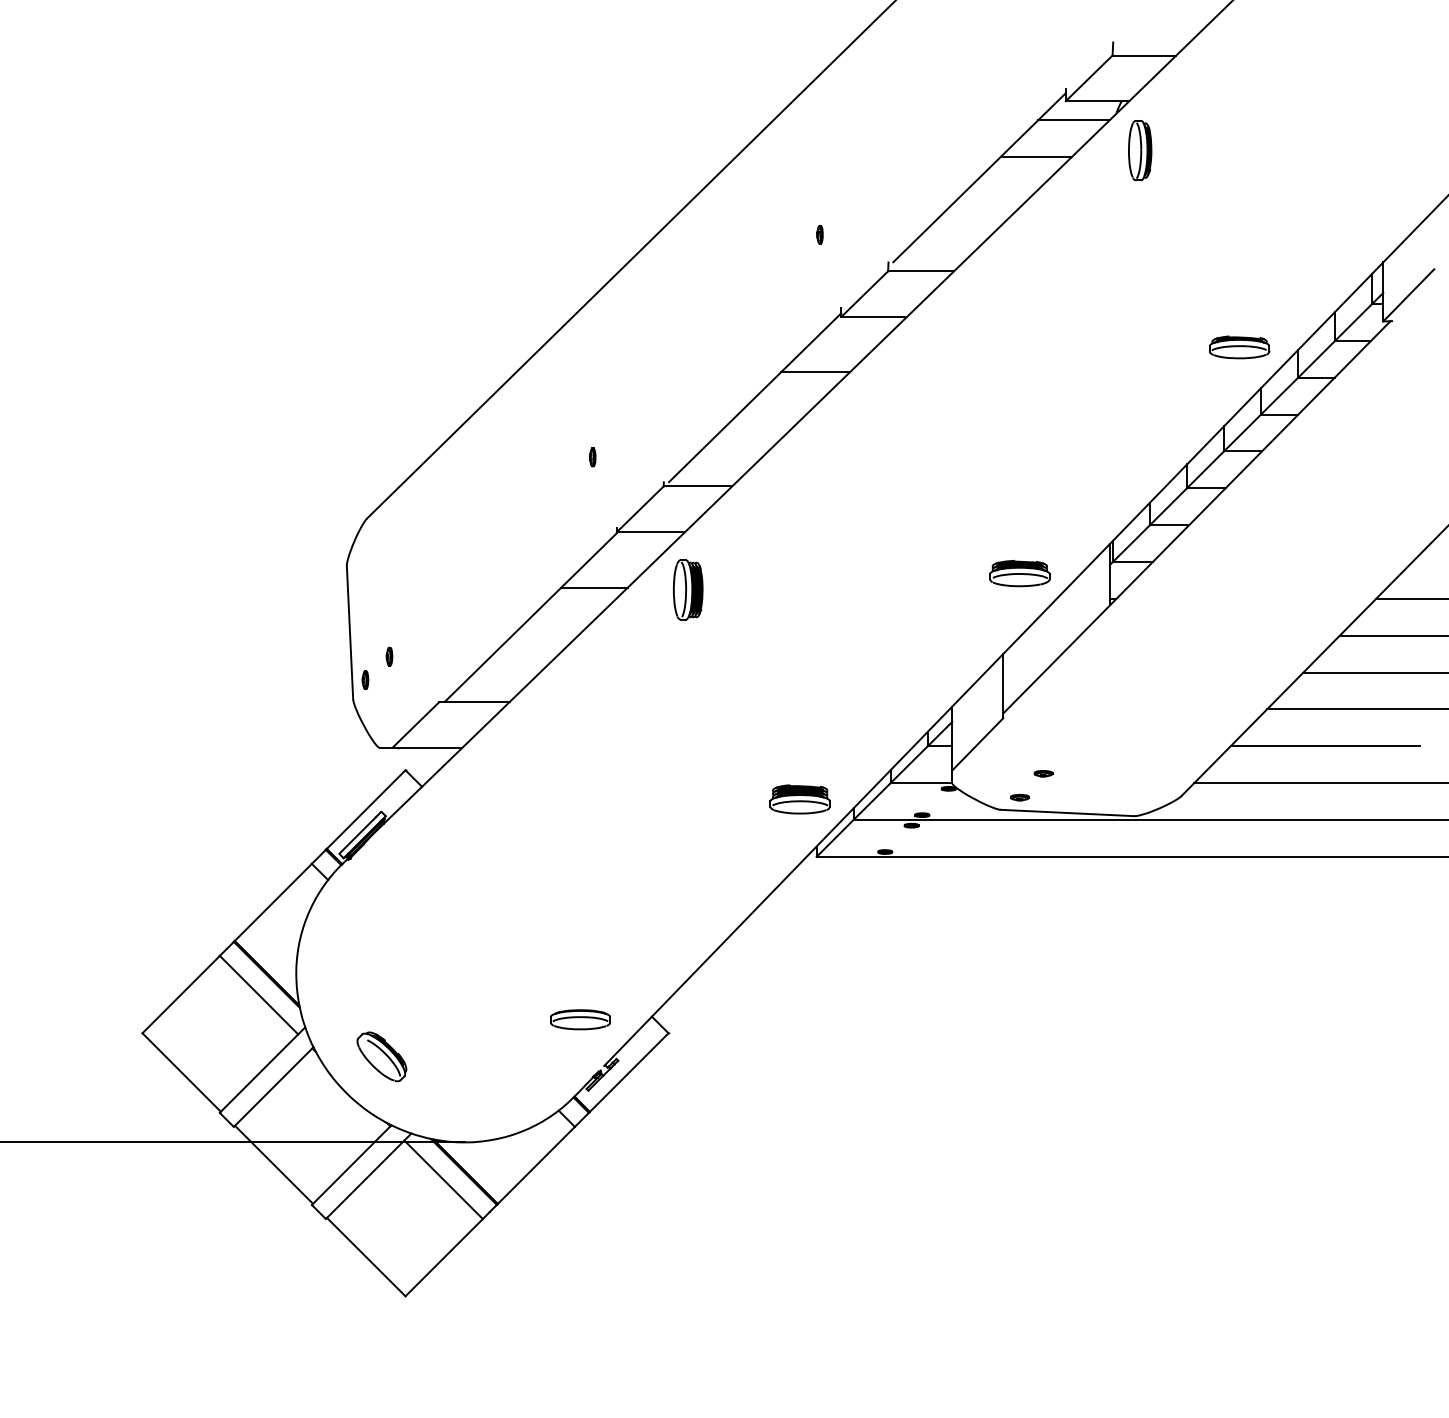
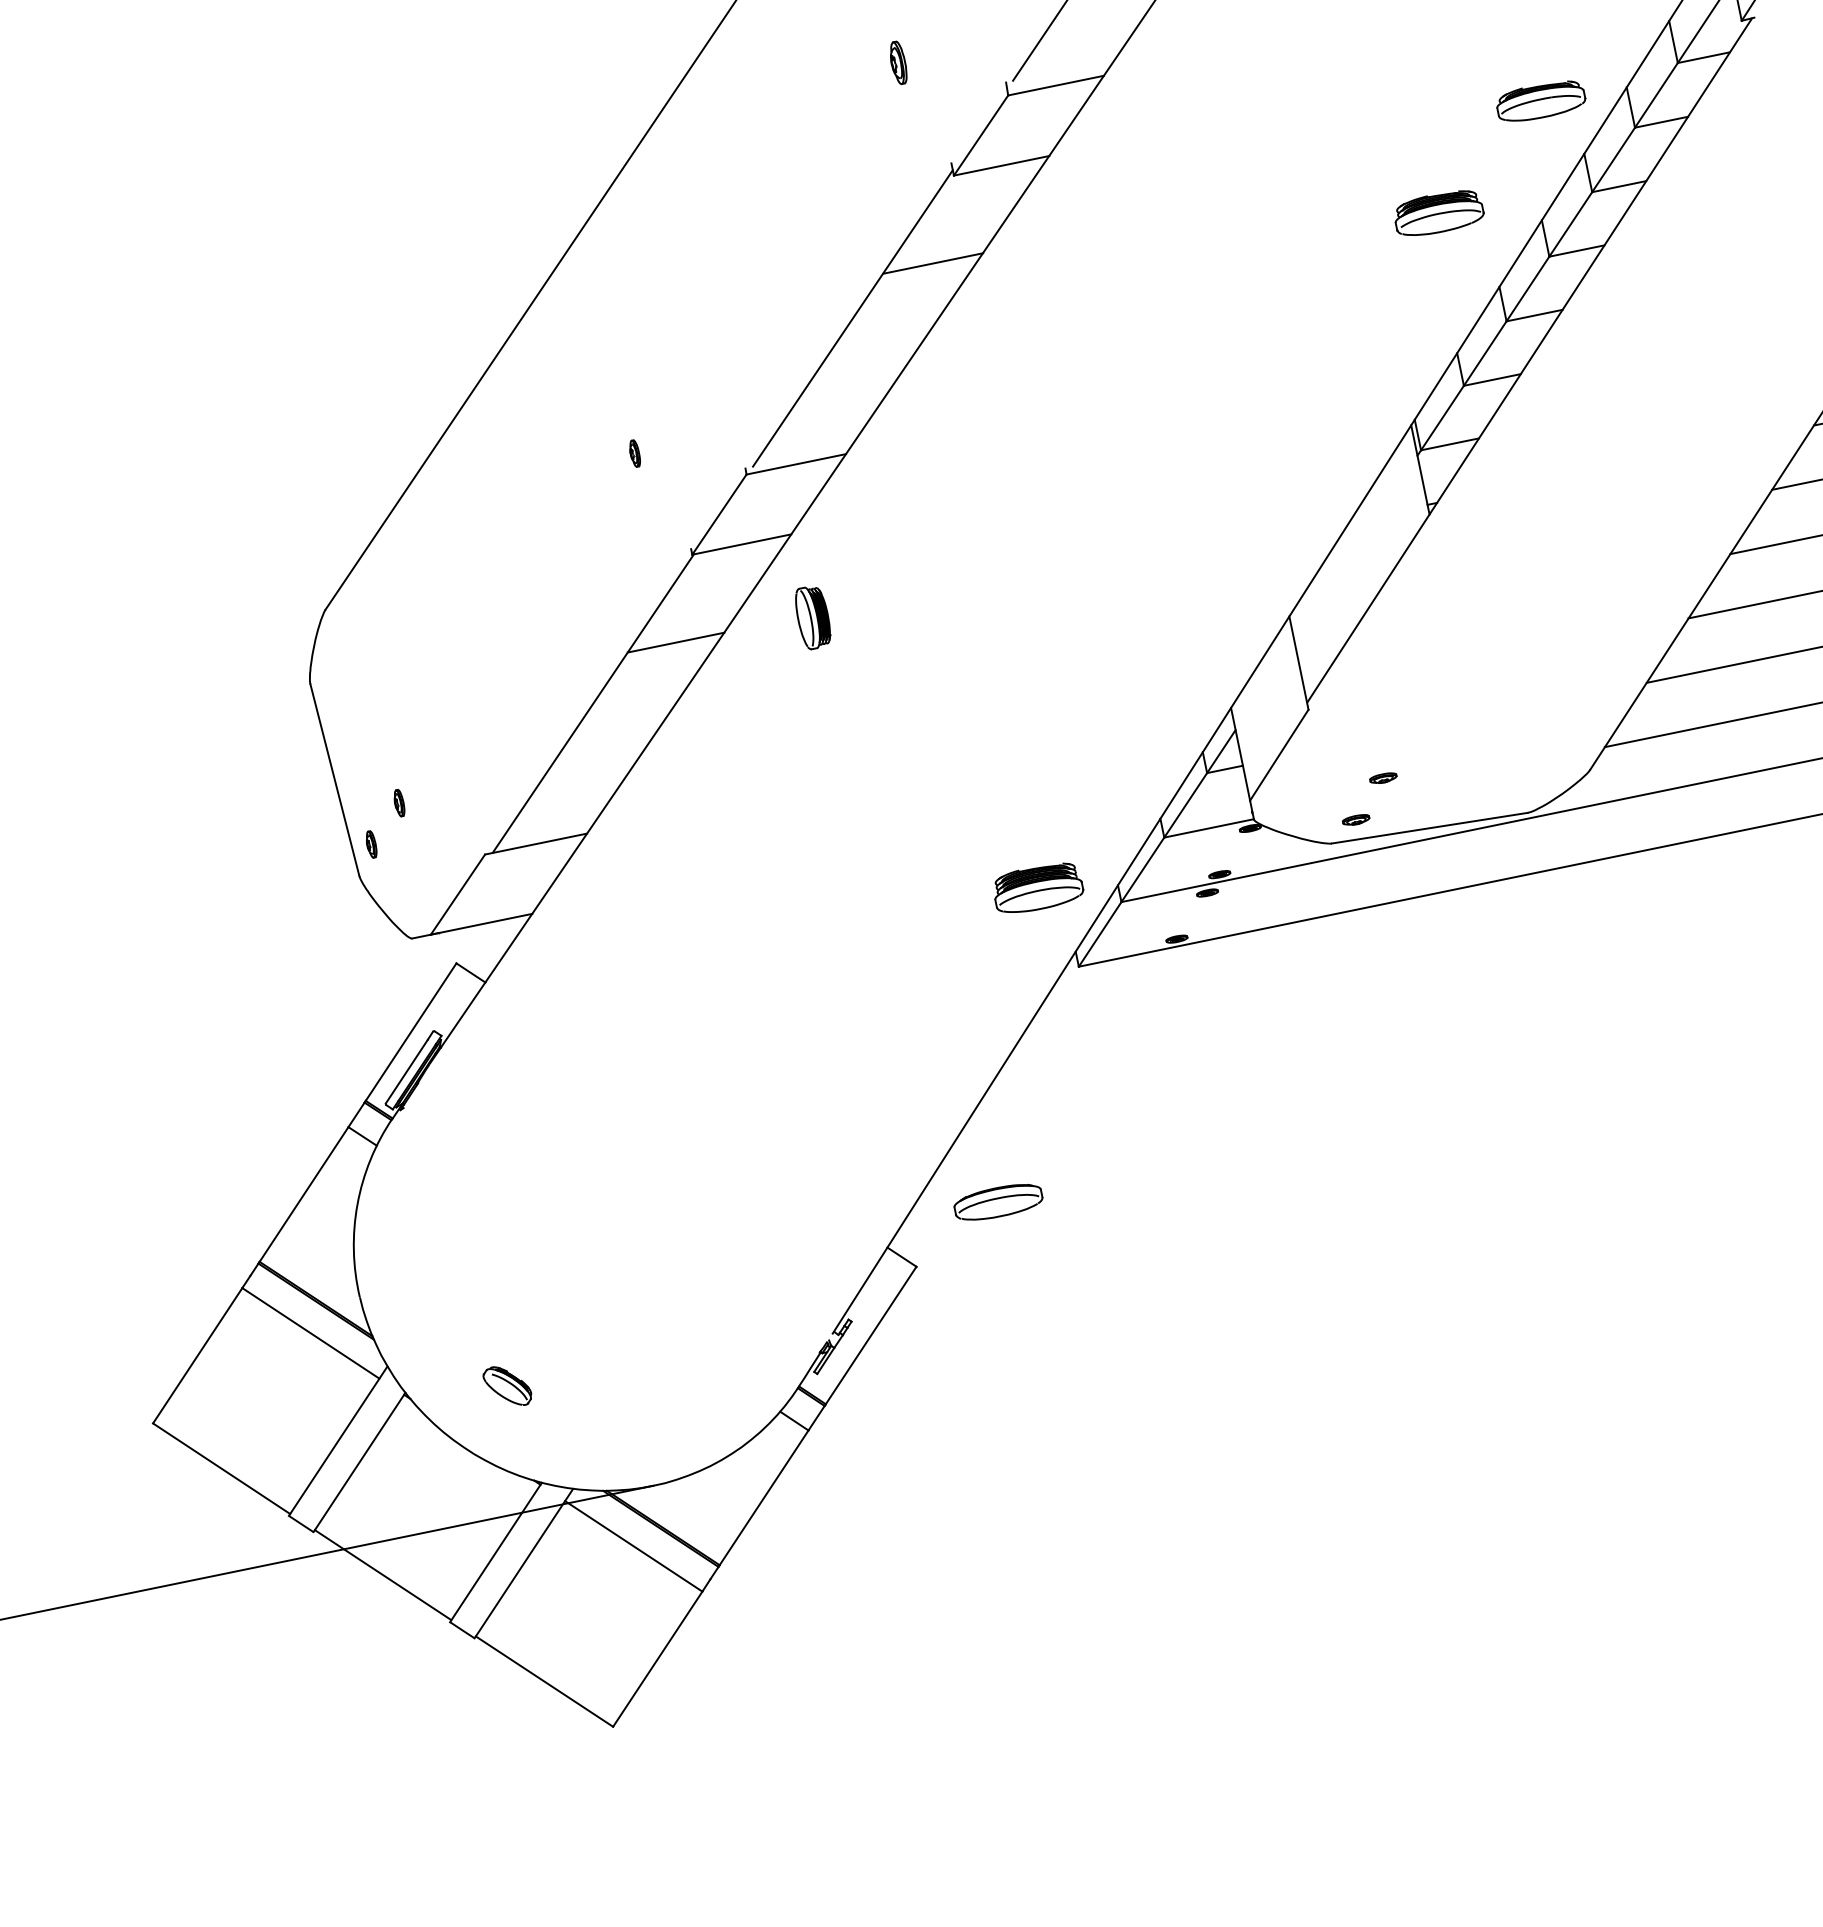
part: (819, 234) -> (897, 62), size x1.6
part: (1019, 573) -> (1438, 213), moved
part: (688, 589) -> (813, 616), size x0.7
part: (580, 1019) -> (998, 1201), moved
part: (381, 1056) -> (506, 1385), size x0.6

